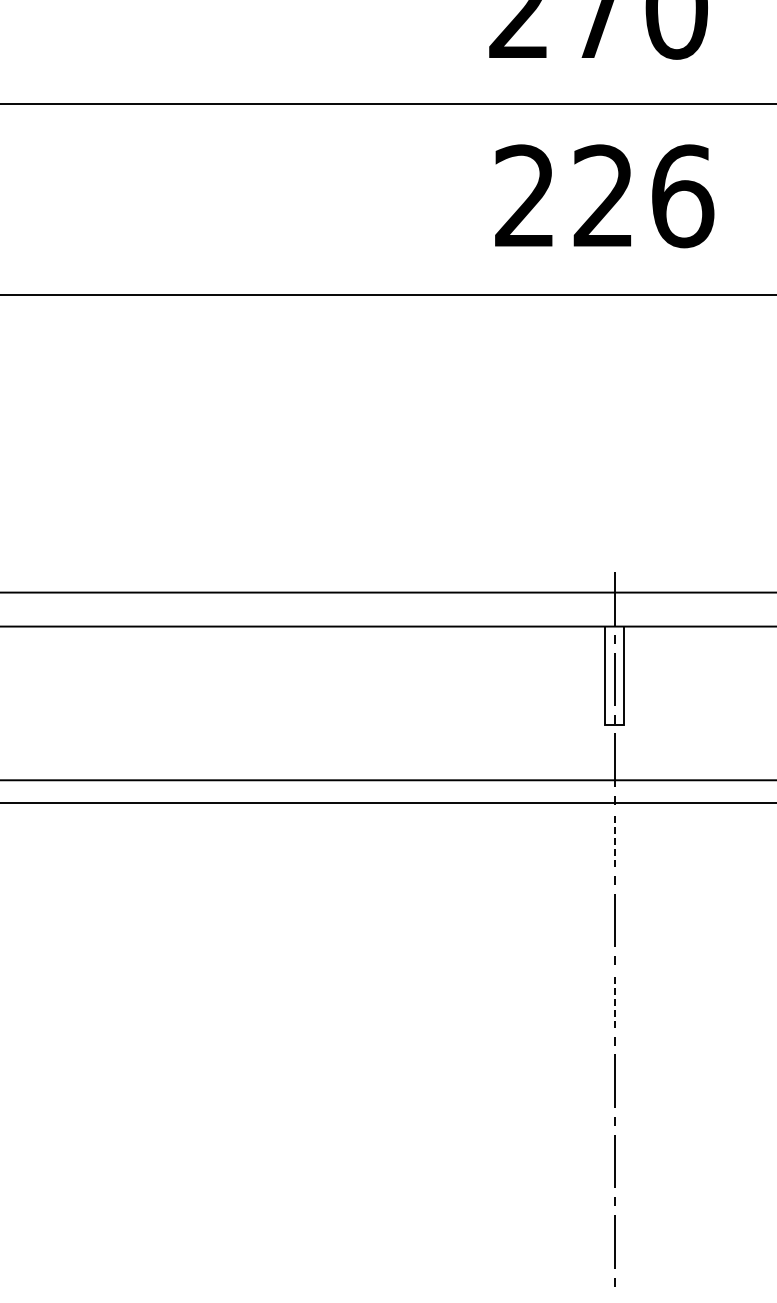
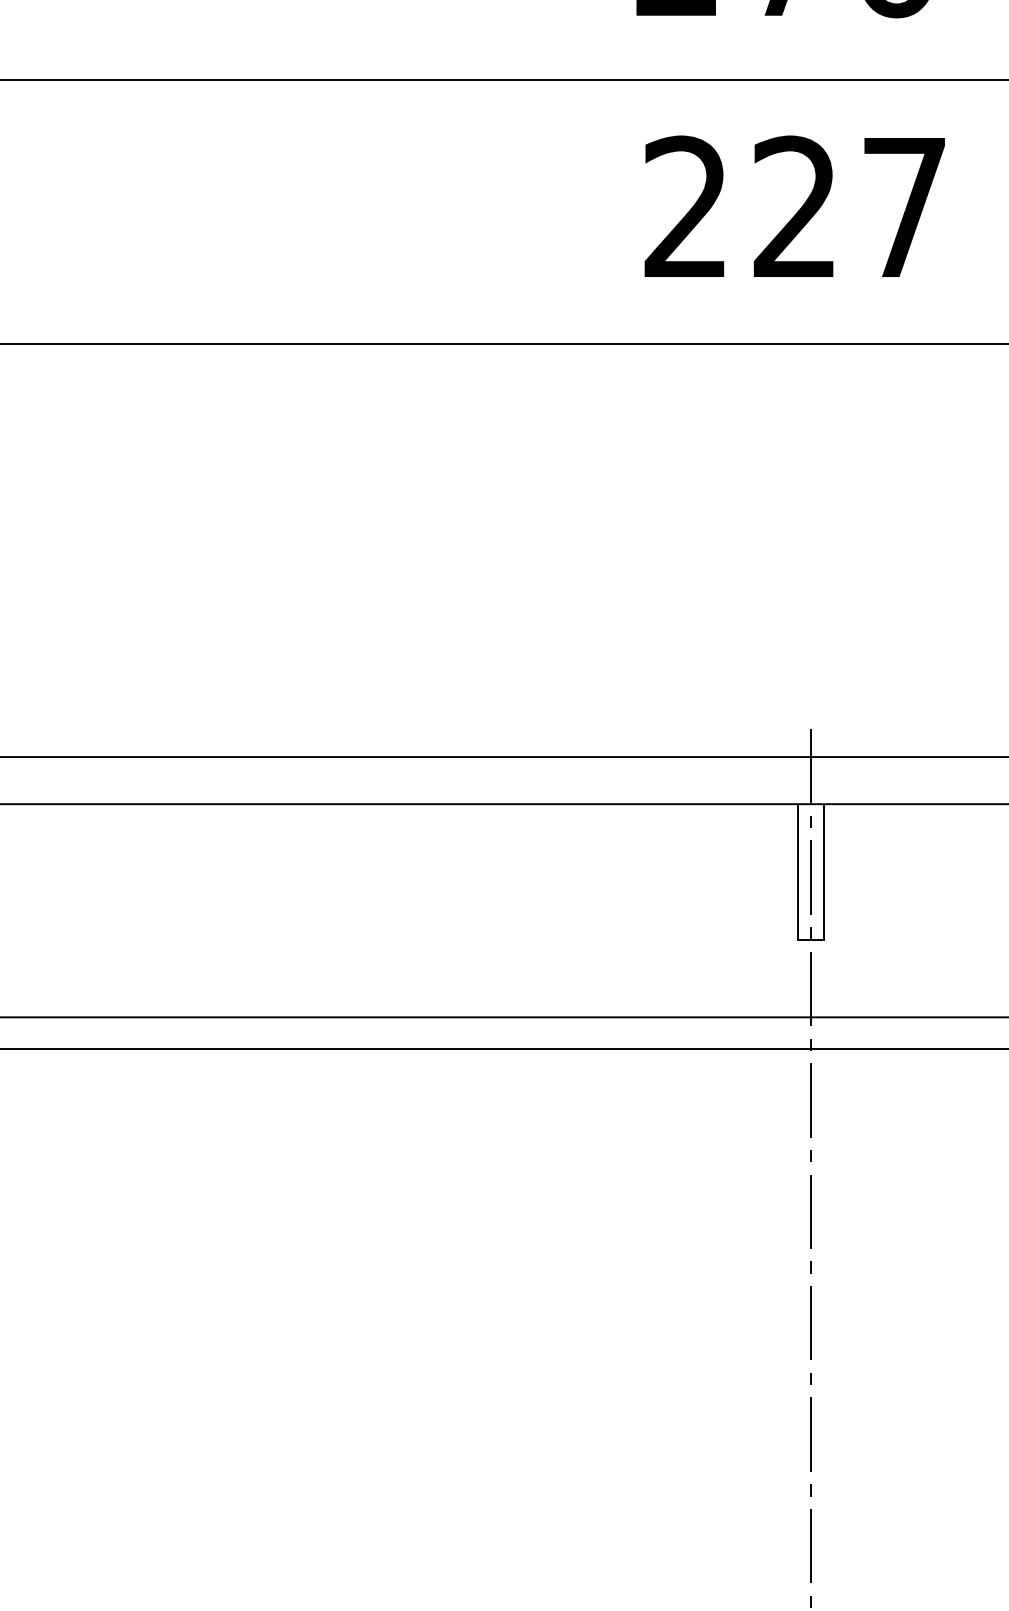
text: (683, 196) -> (905, 207), 226 -> 227
line: (614, 840) -> (810, 1100), dashed -> solid
line: (614, 1000) -> (810, 1322), dashed -> solid

